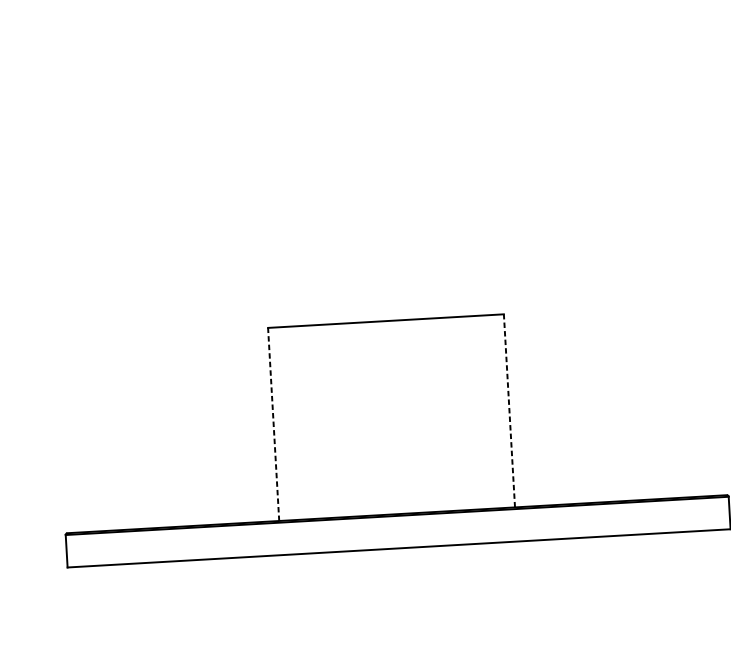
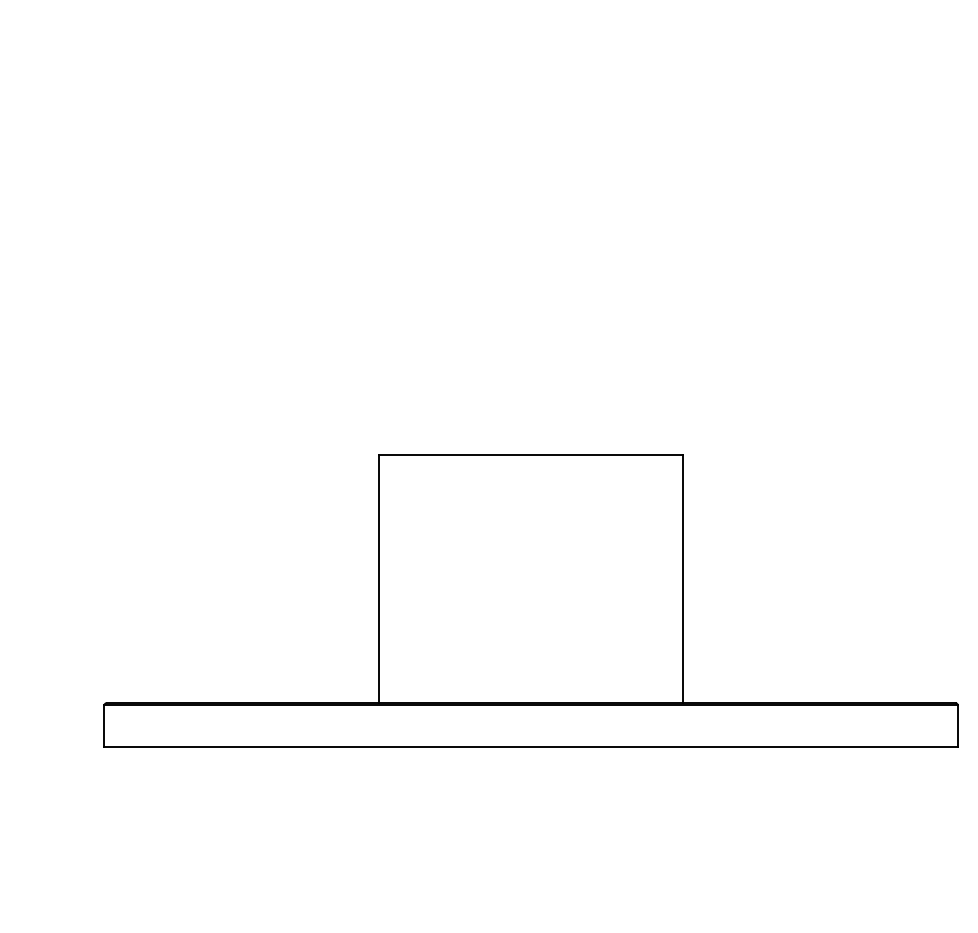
line: (509, 410) -> (682, 578), dashed -> solid
line: (273, 424) -> (379, 578), dashed -> solid

